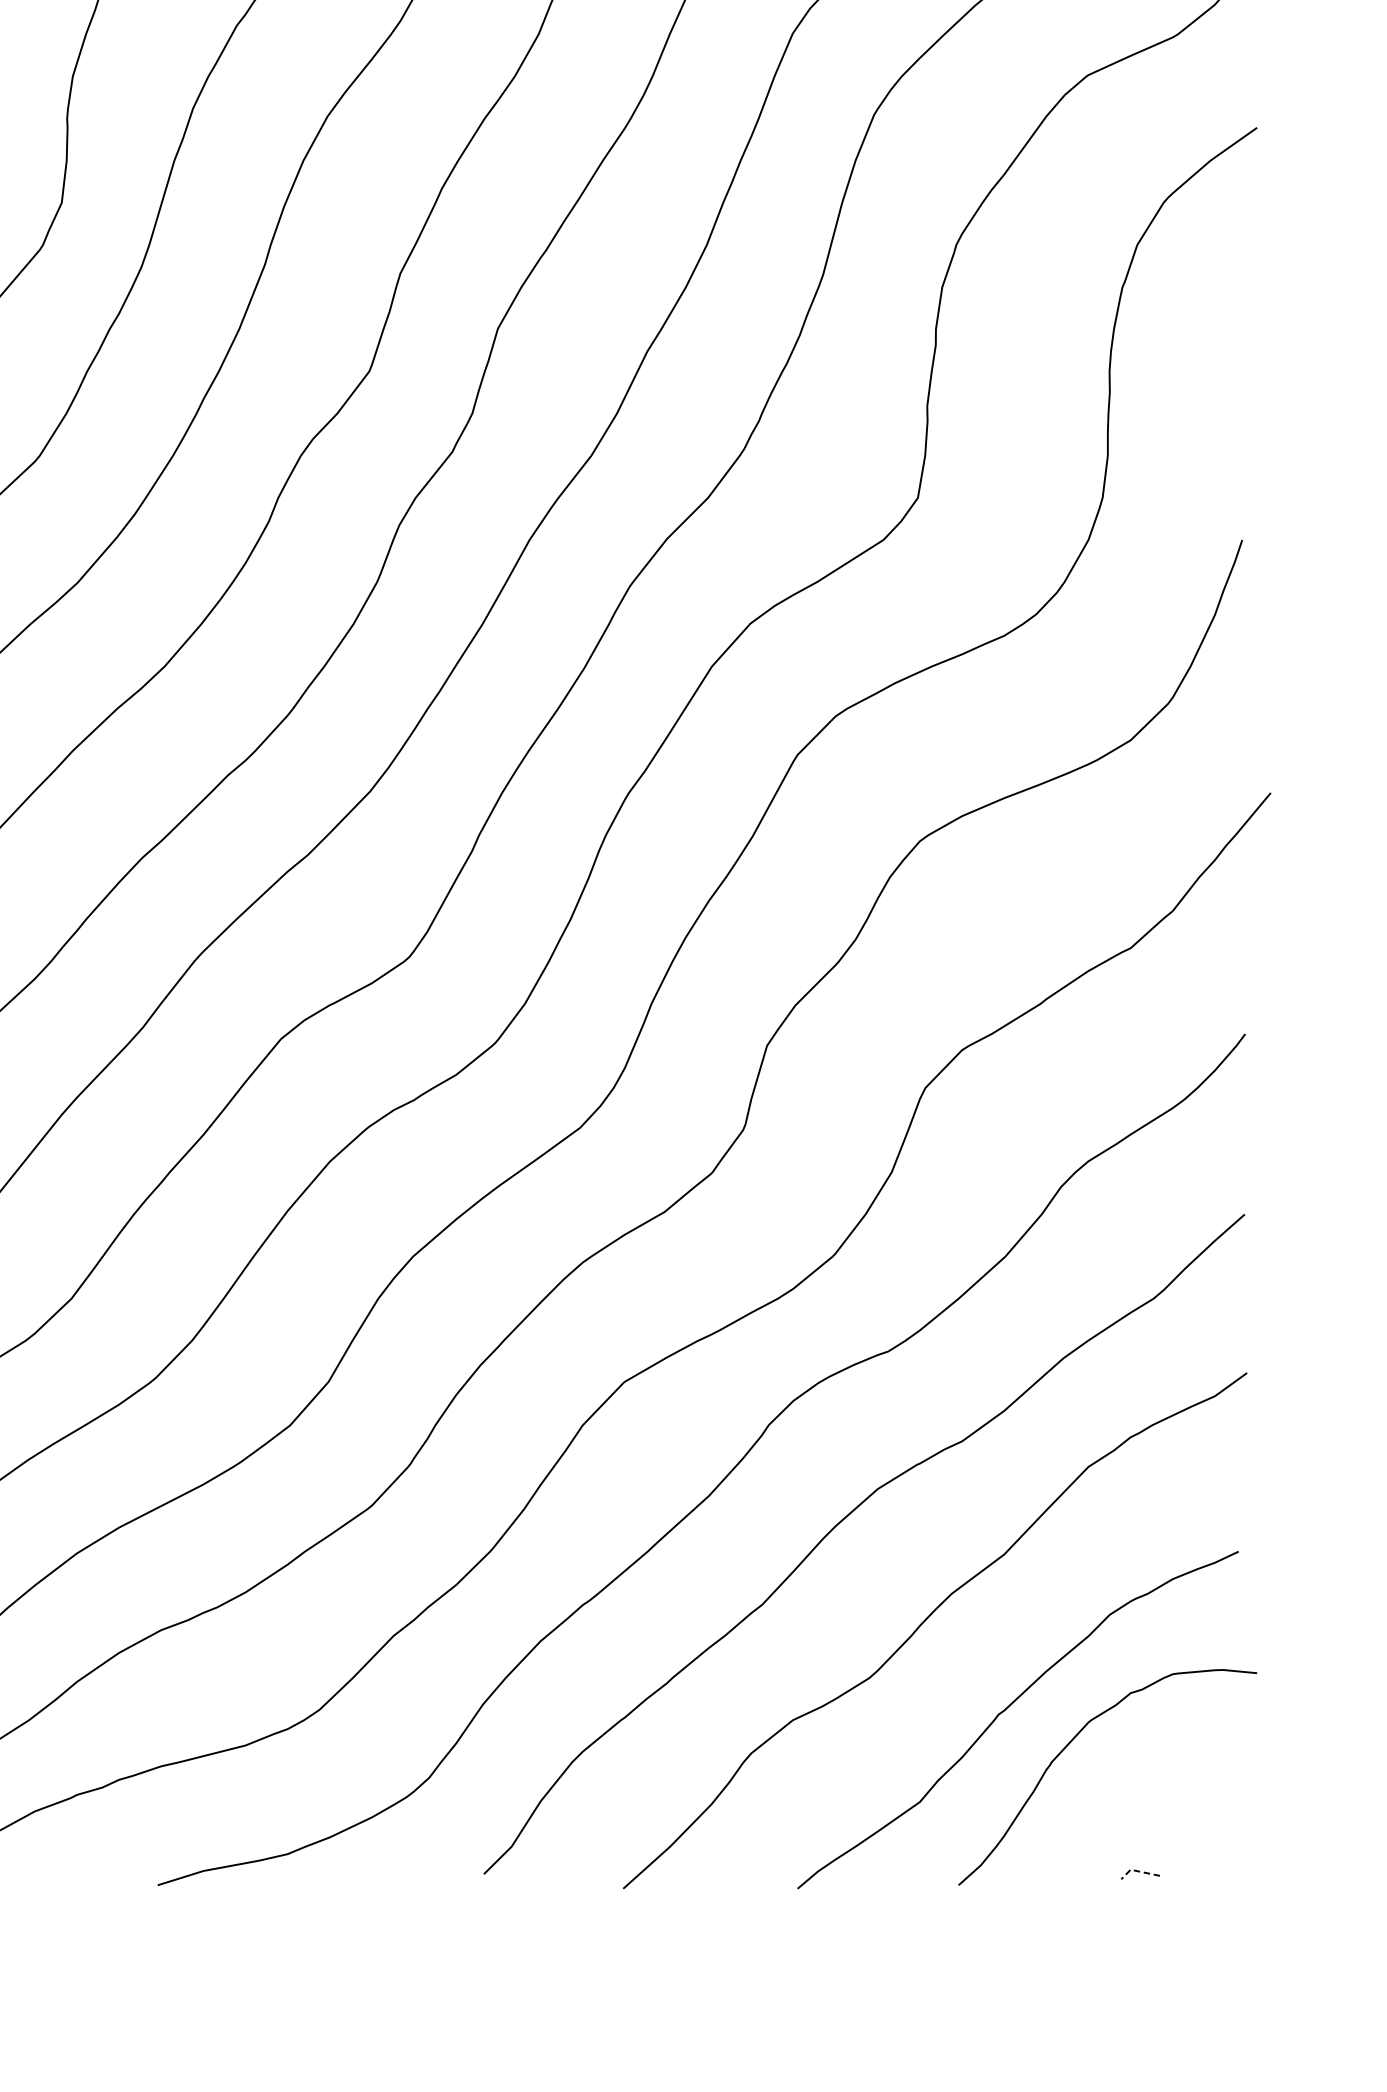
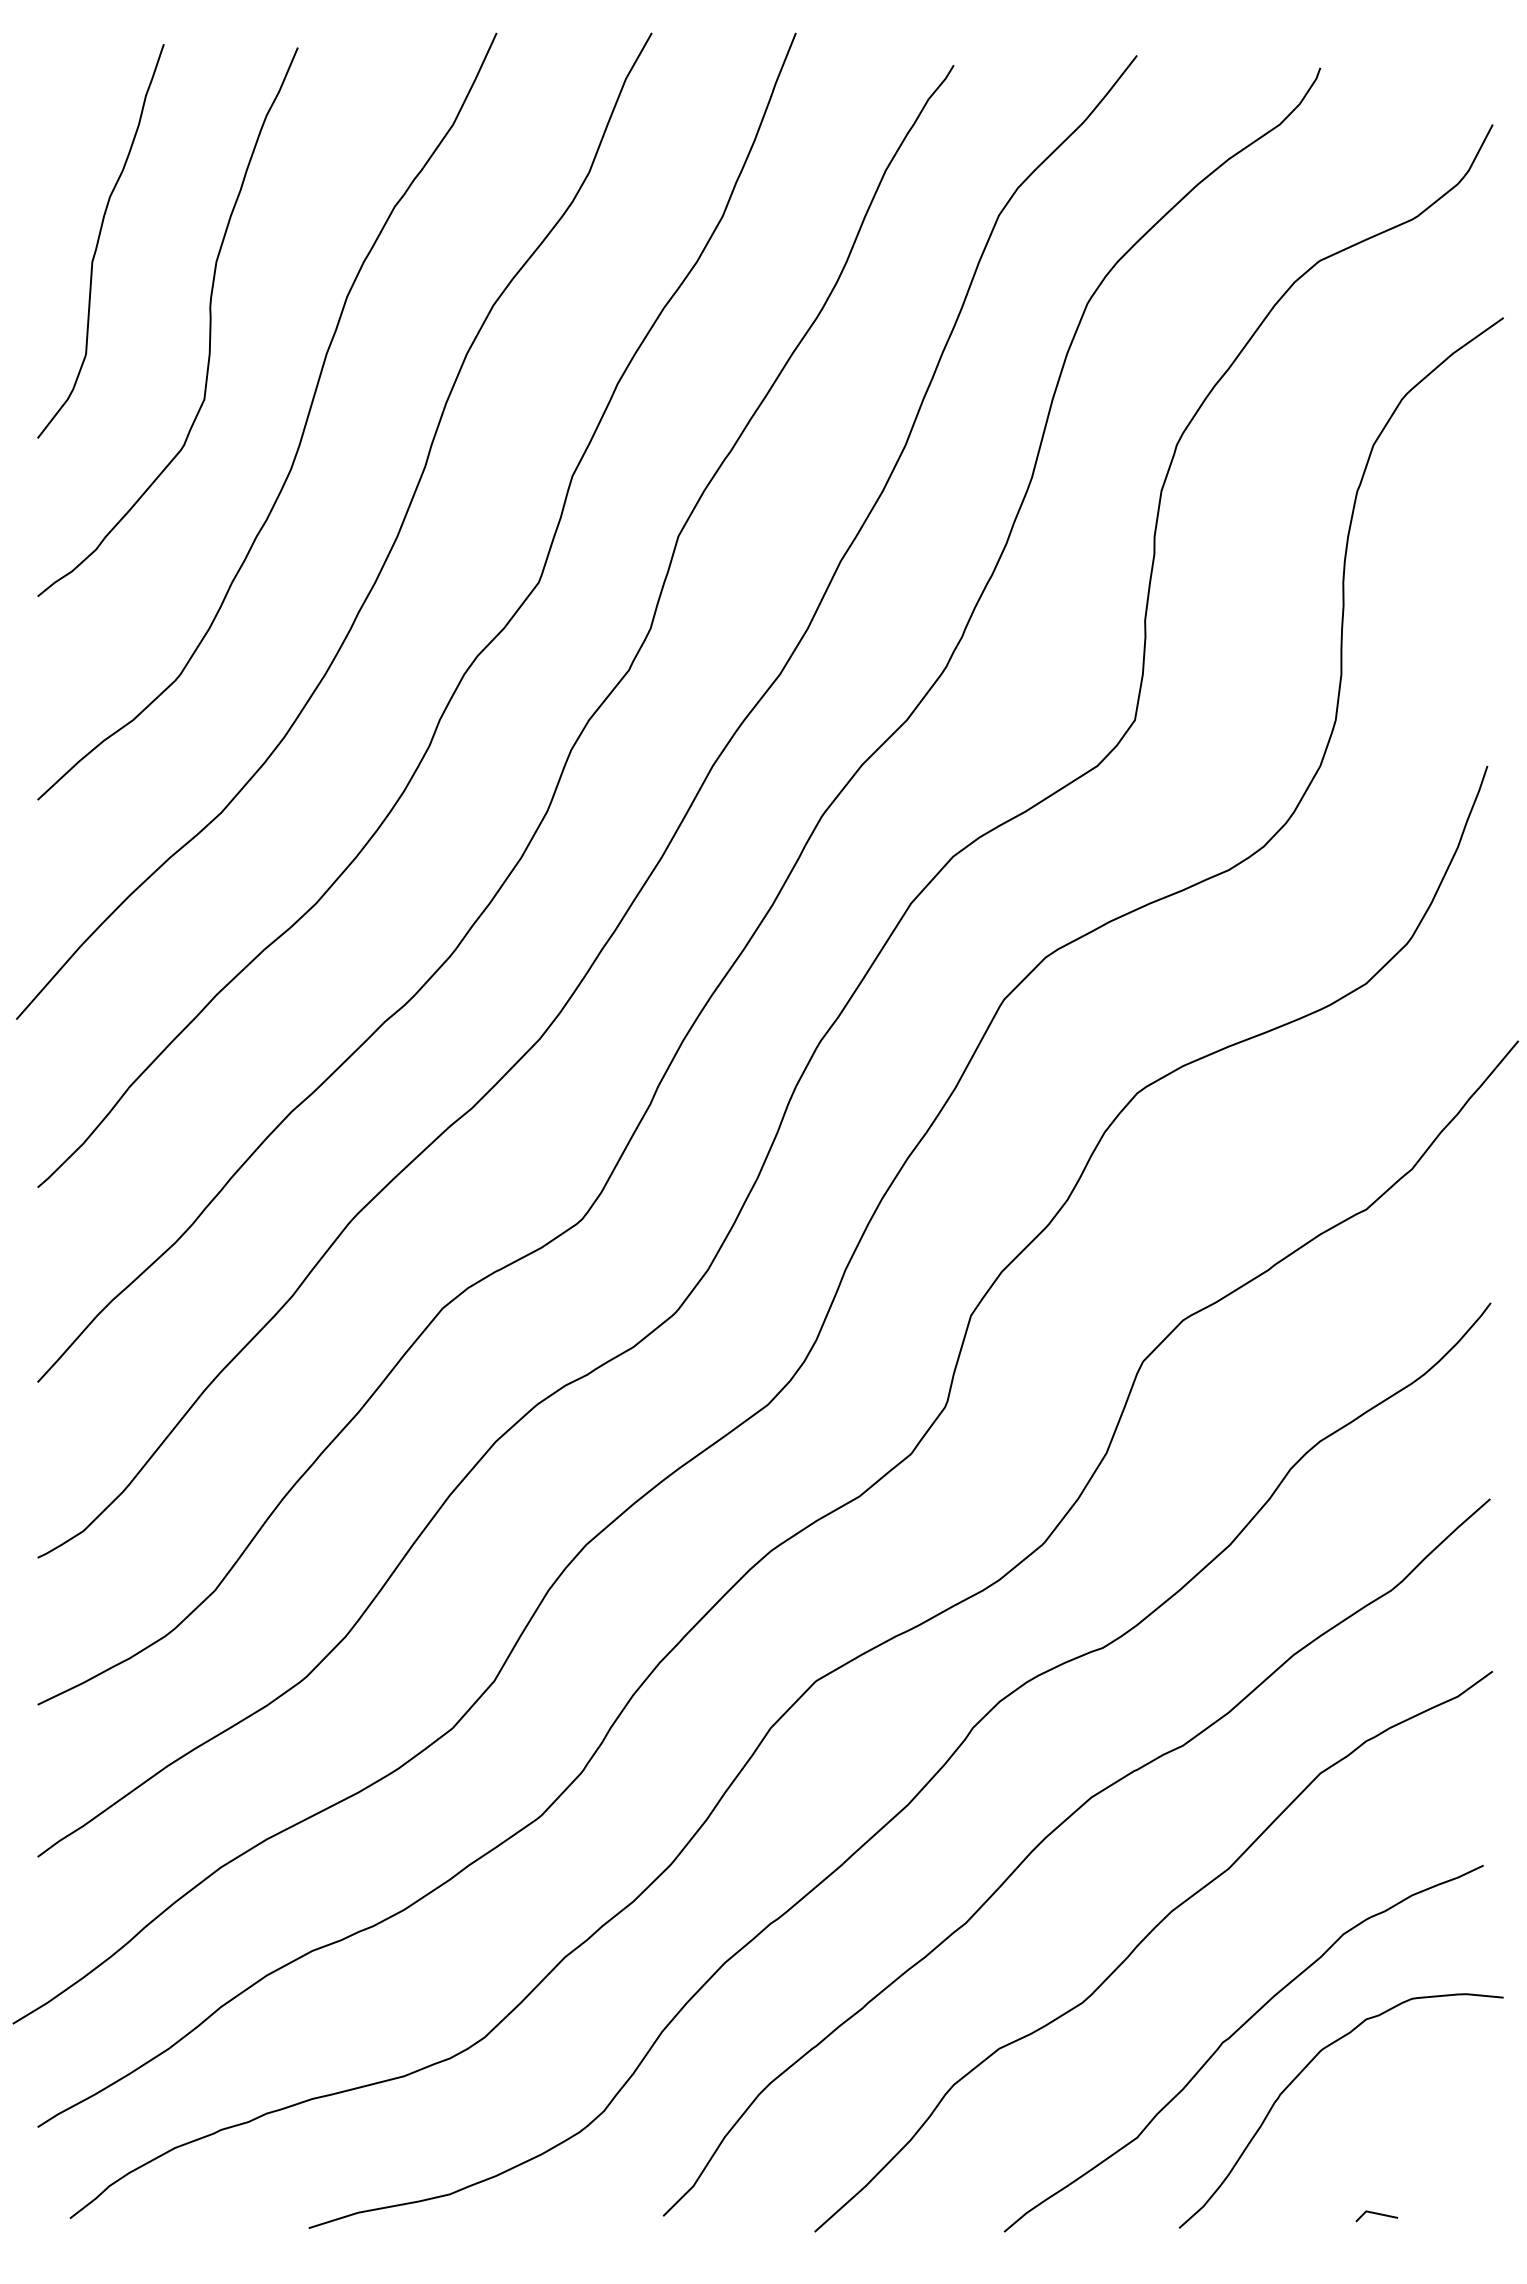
line: (1137, 1870) -> (1373, 2212), dashed -> solid

